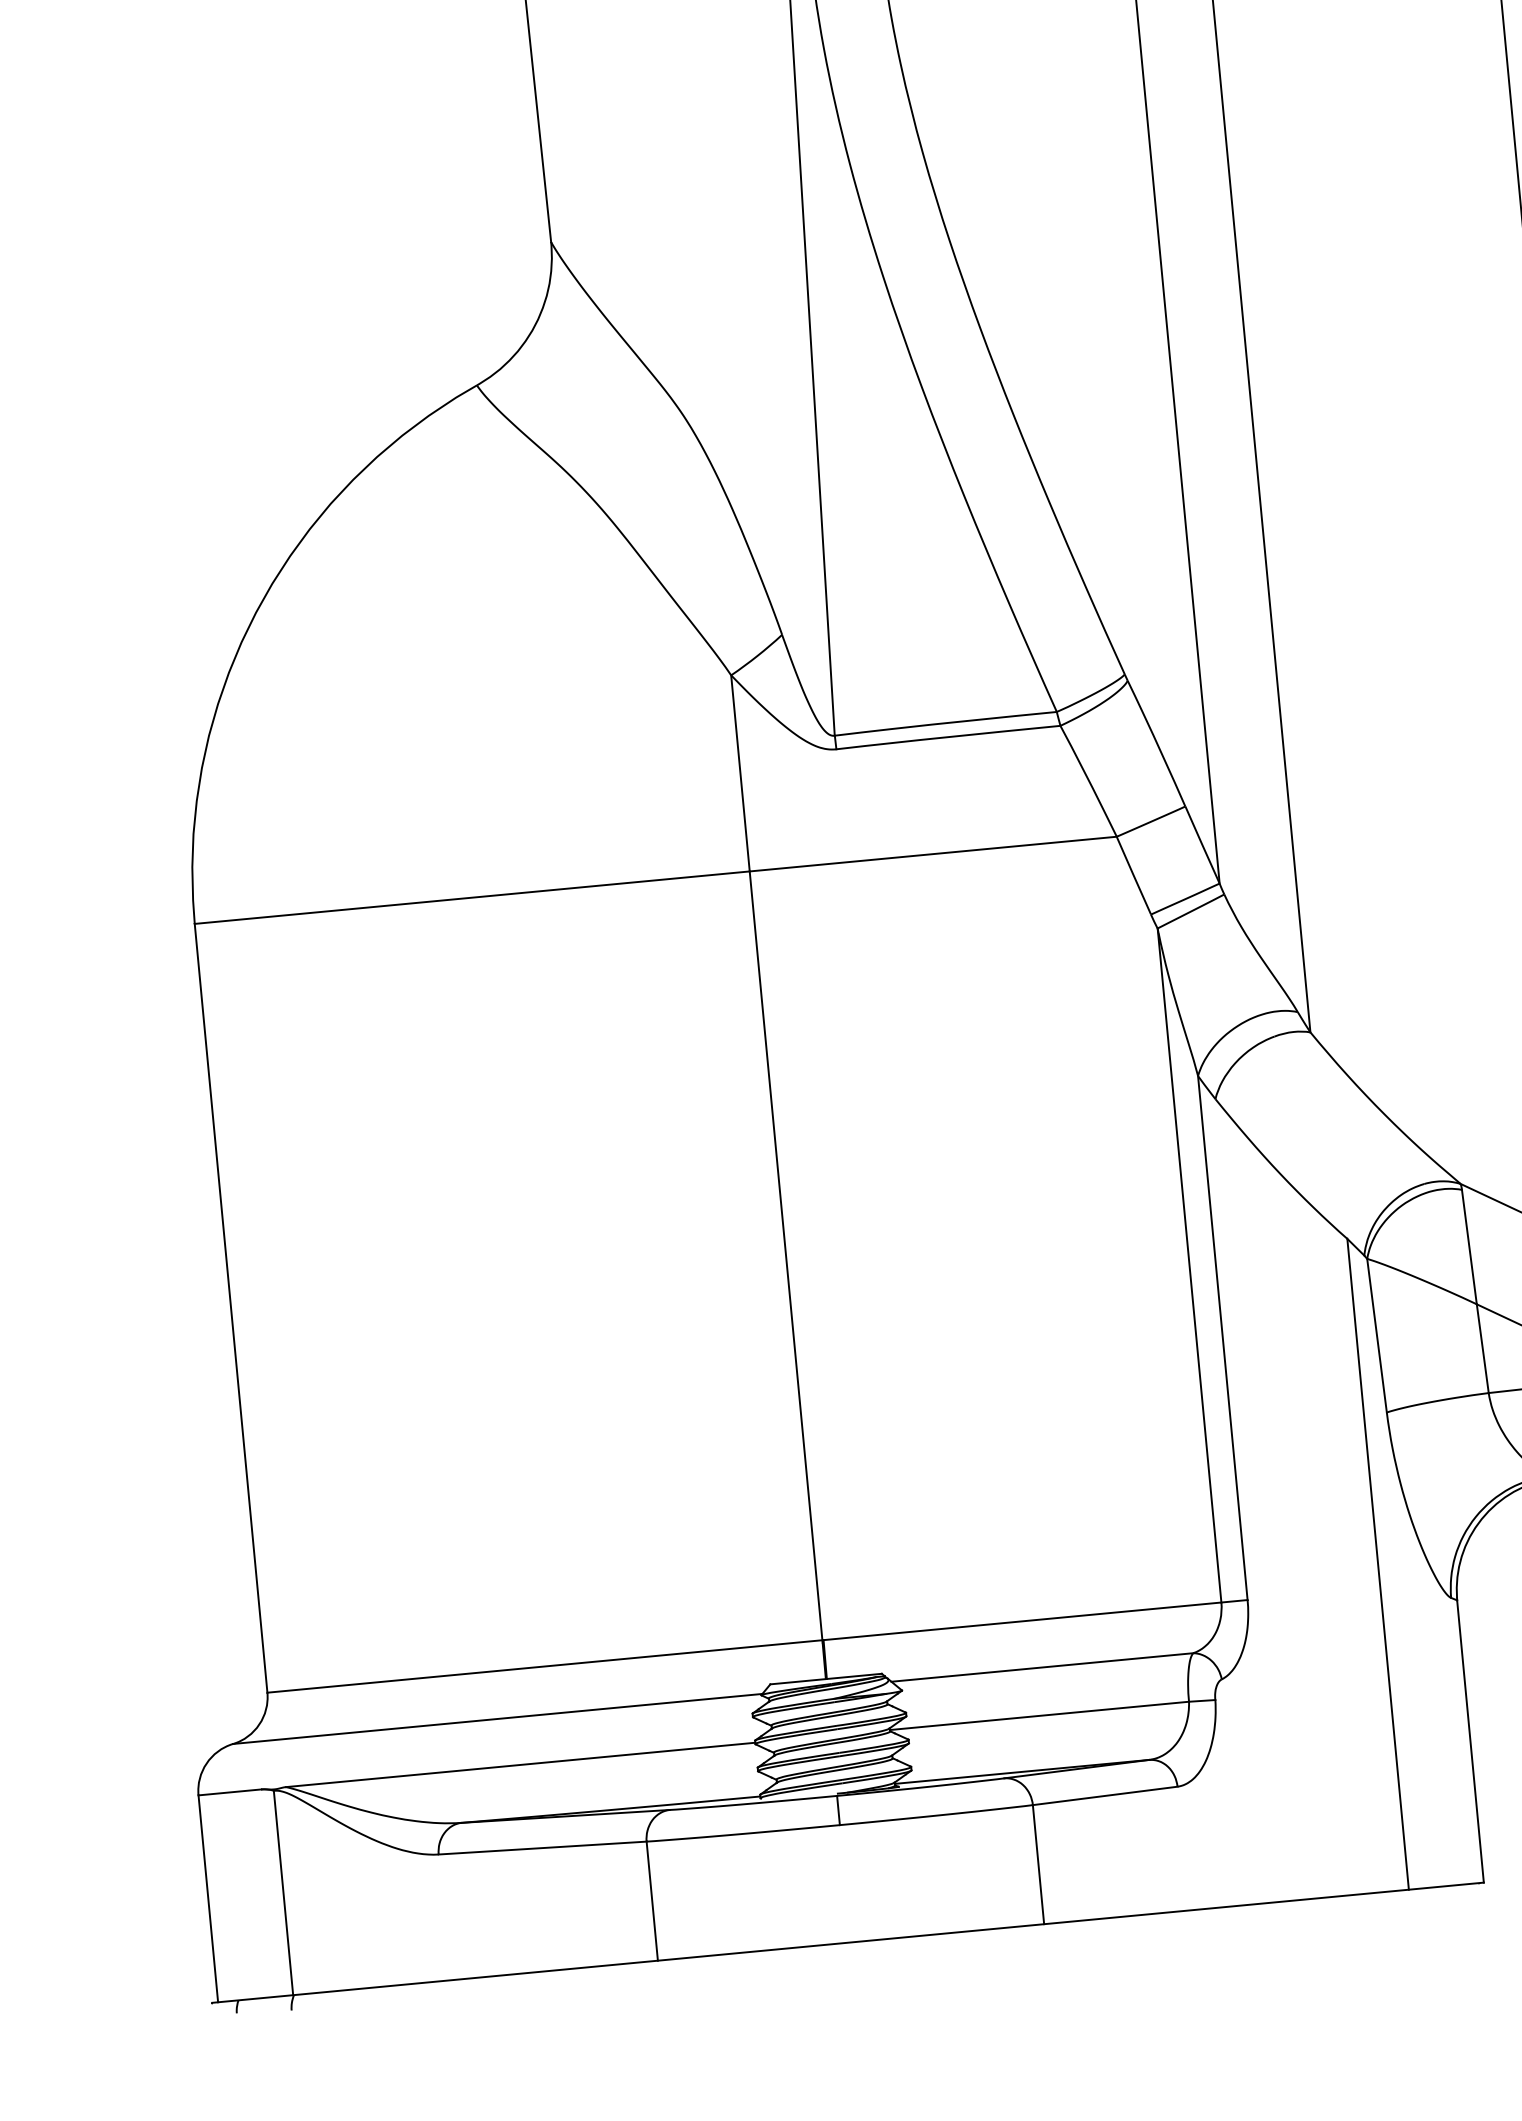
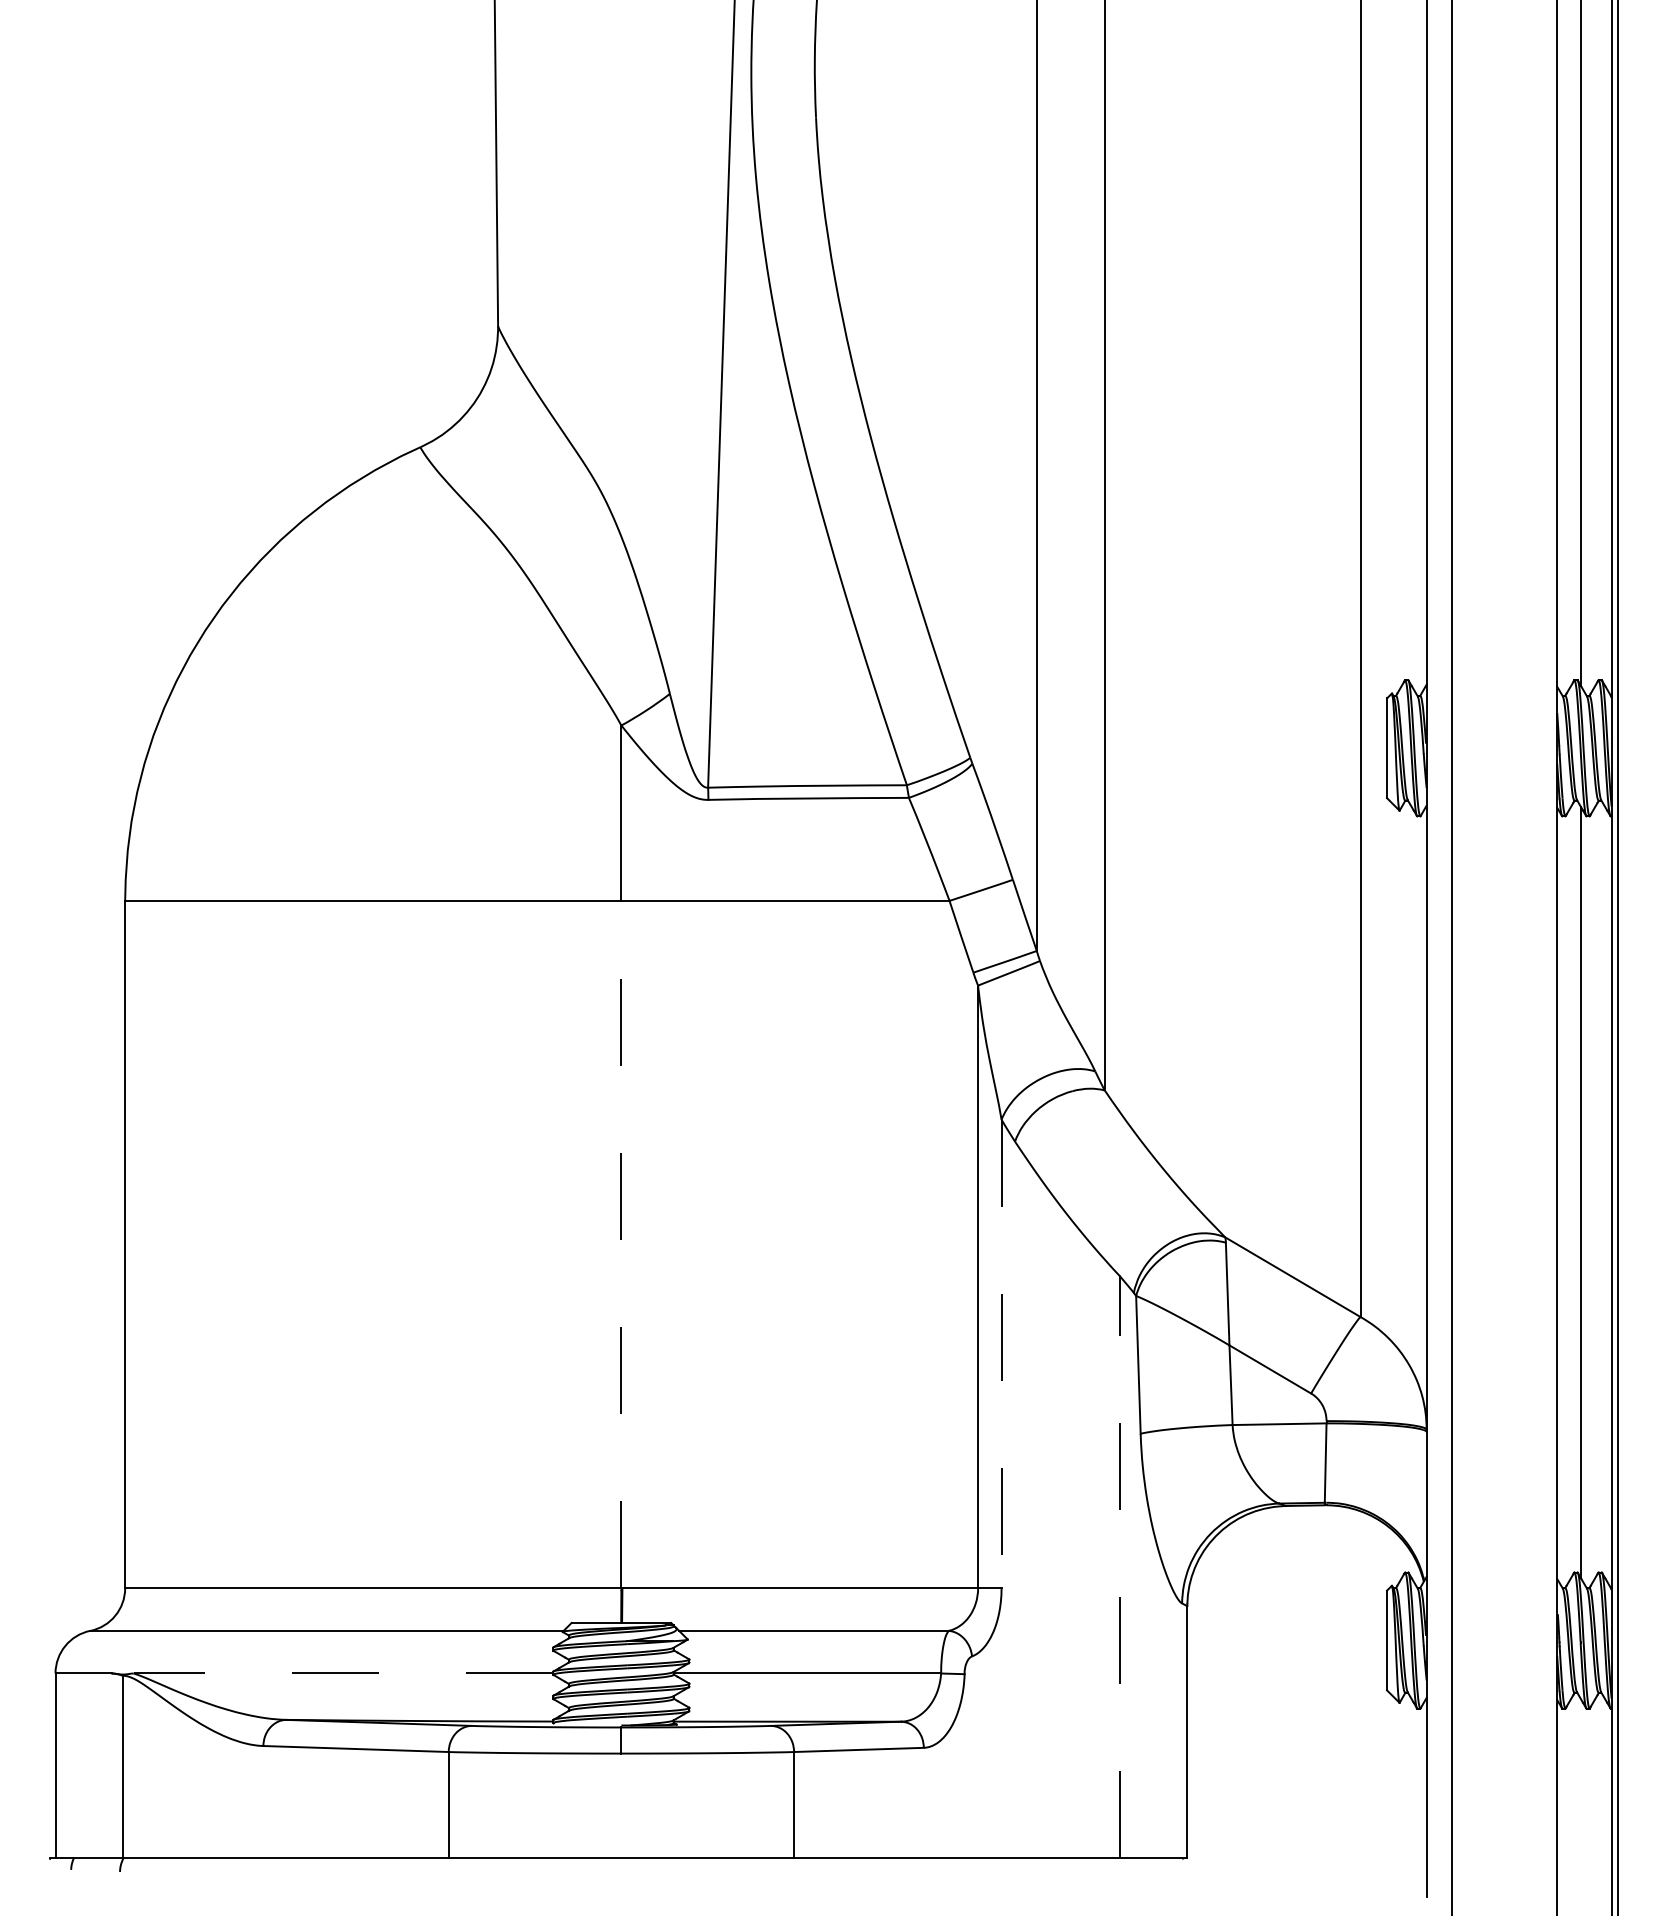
line: (786, 1255) -> (621, 1244), solid -> dashed
line: (1222, 1338) -> (1001, 1354), solid -> dashed
line: (1378, 1564) -> (1120, 1567), solid -> dashed
line: (520, 1764) -> (343, 1673), solid -> dashed

